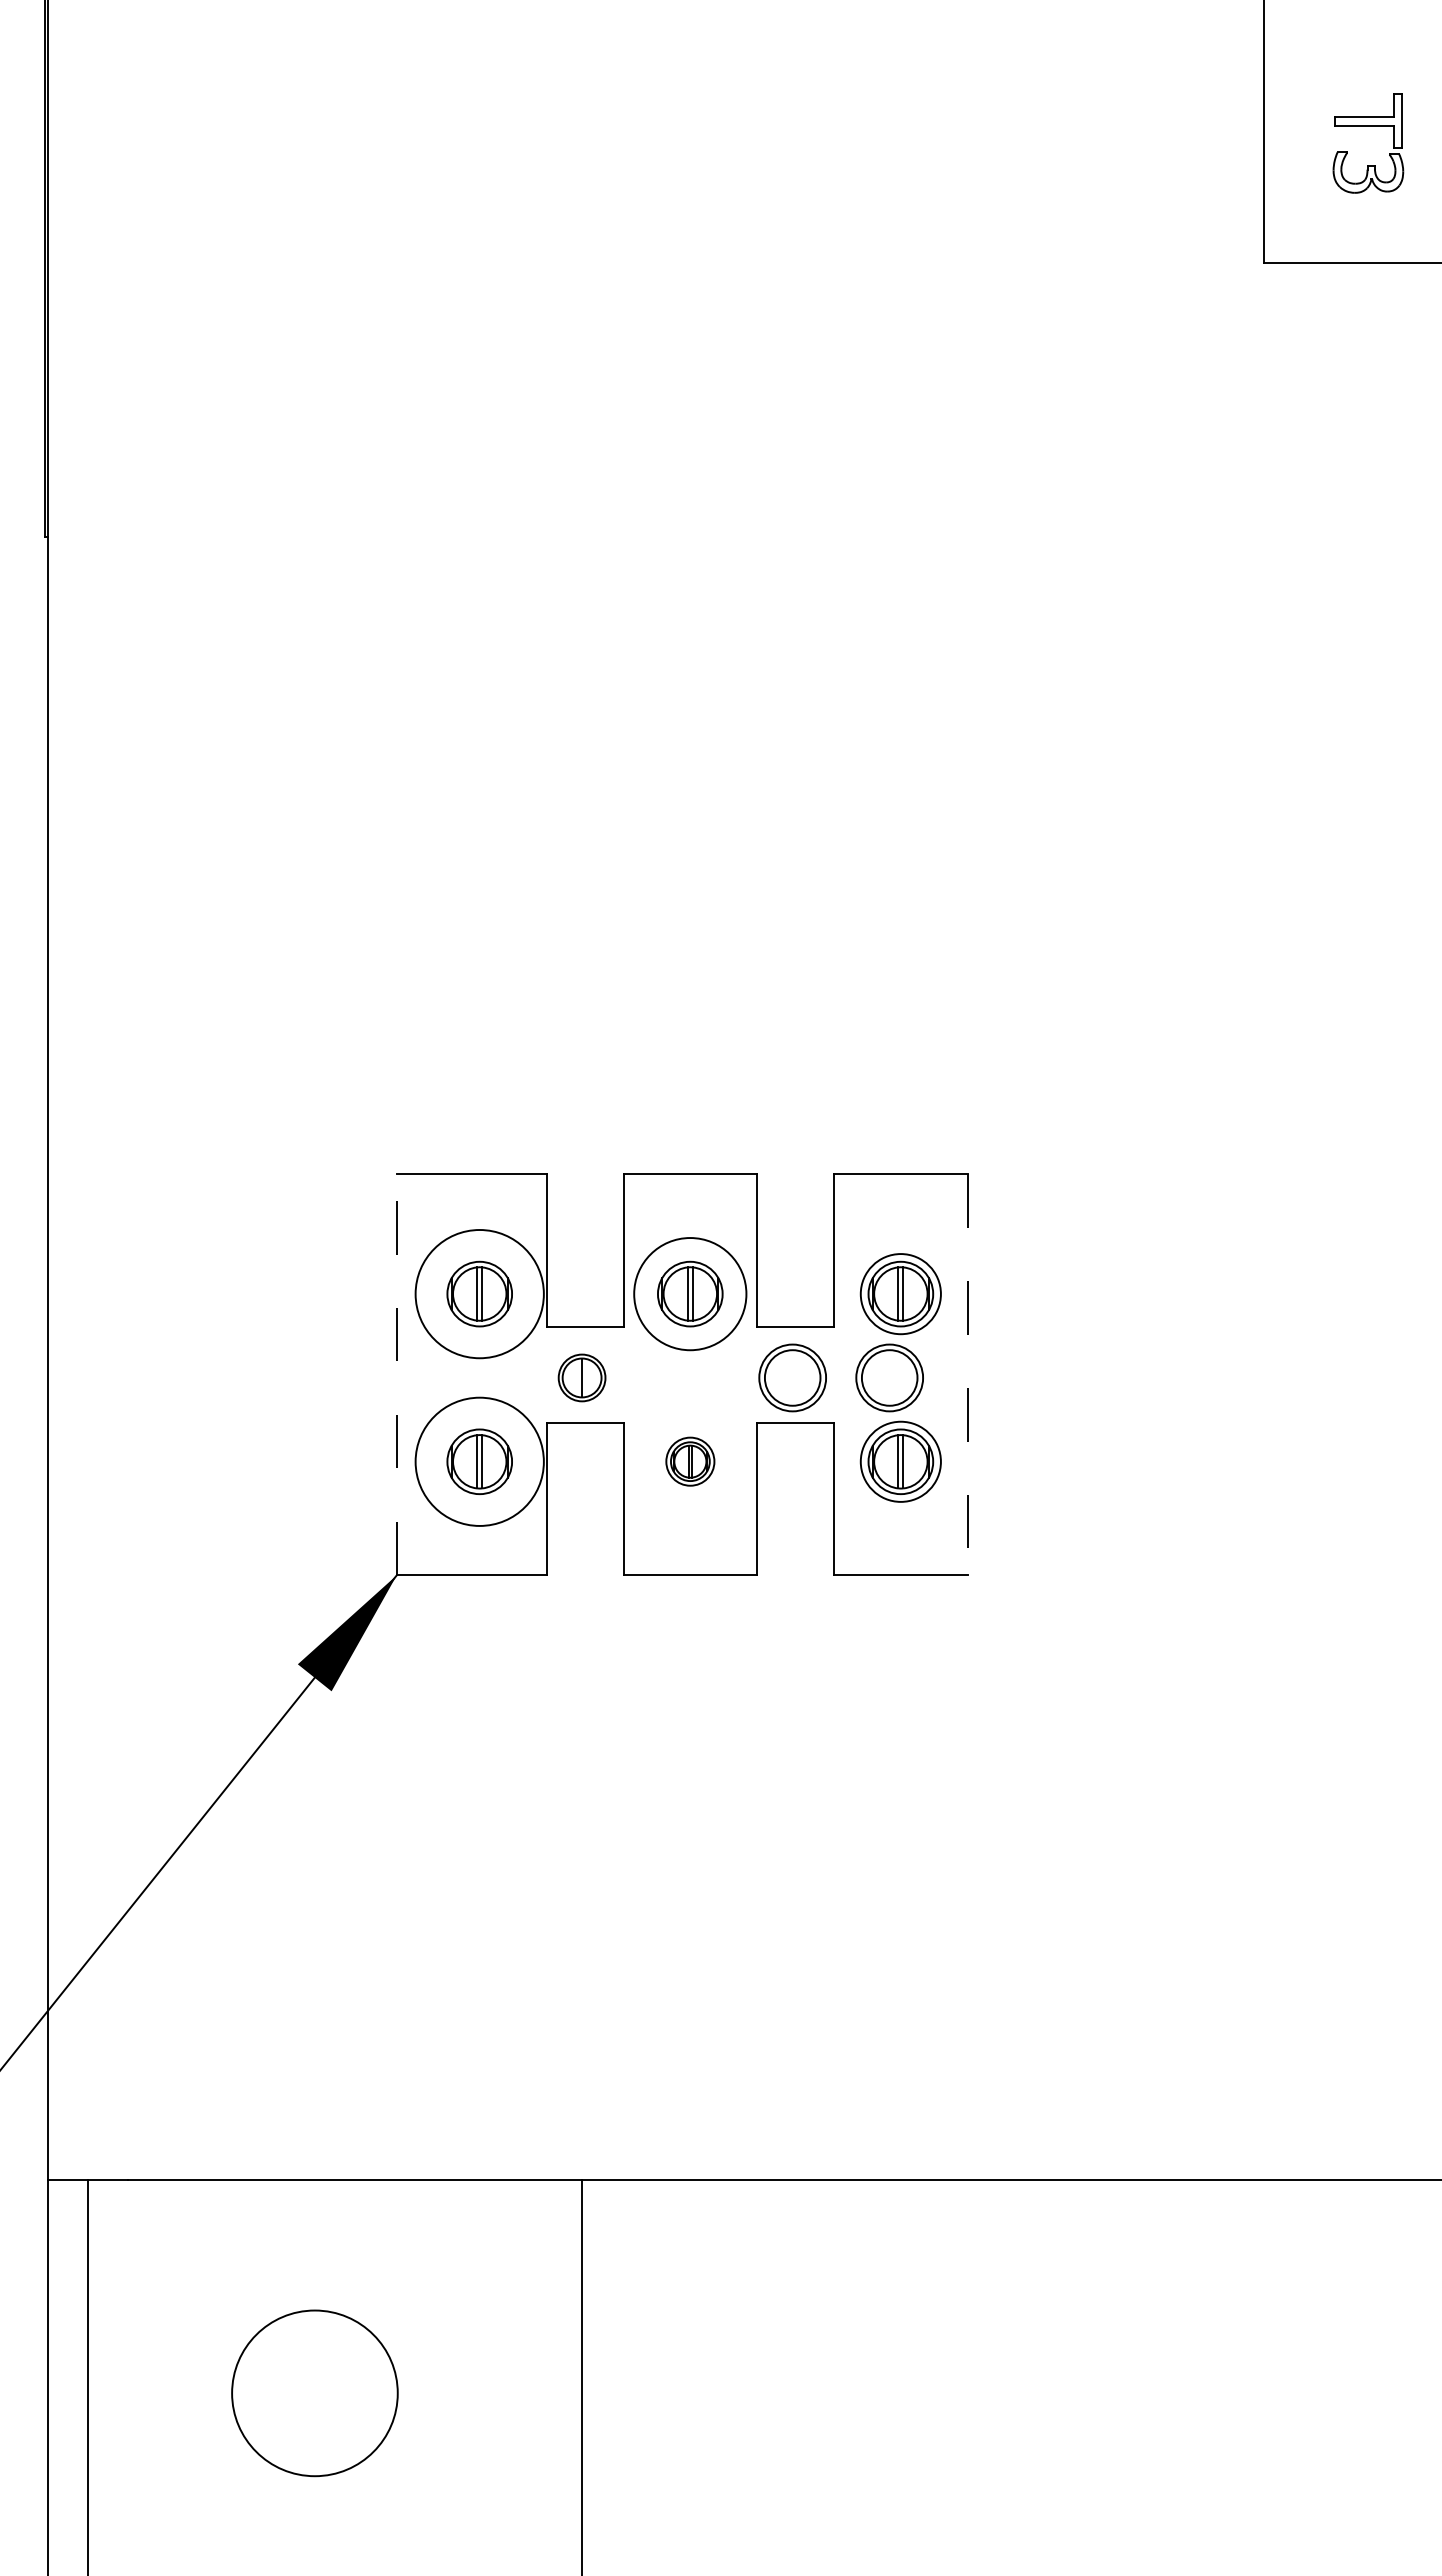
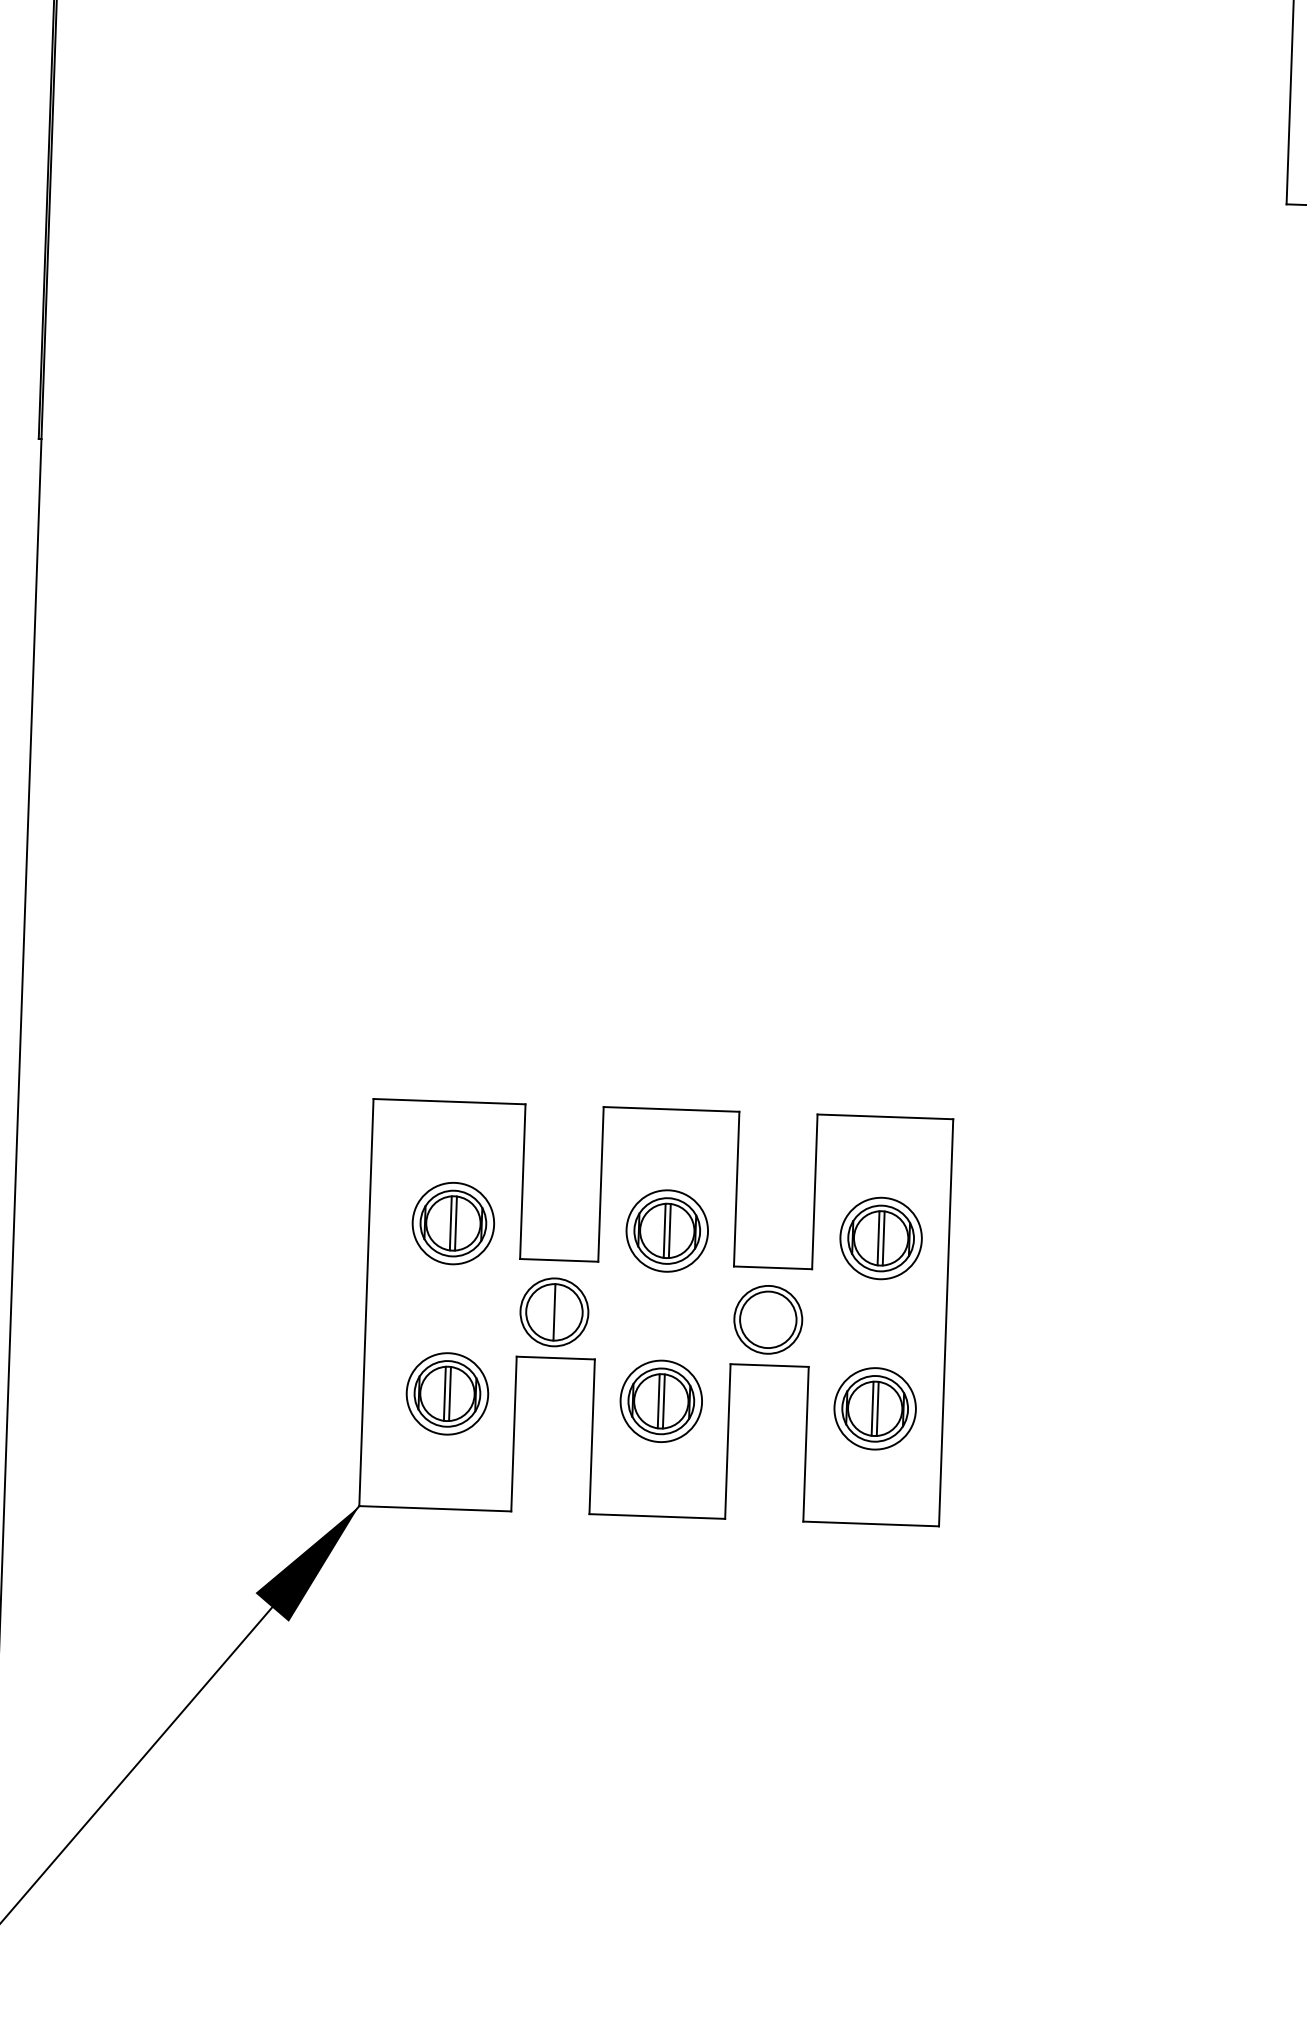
circle: (479, 1294) -> (453, 1223), size x0.62
circle: (690, 1294) -> (667, 1231), size x0.71
line: (396, 1374) -> (366, 1302), dashed -> solid
line: (967, 1375) -> (945, 1323), dashed -> solid
part: (581, 1377) -> (553, 1311), size x1.43
part: (889, 1377) -> (866, 1322), removed
circle: (479, 1461) -> (447, 1393), size x0.62
part: (690, 1461) -> (661, 1401), size x1.67

